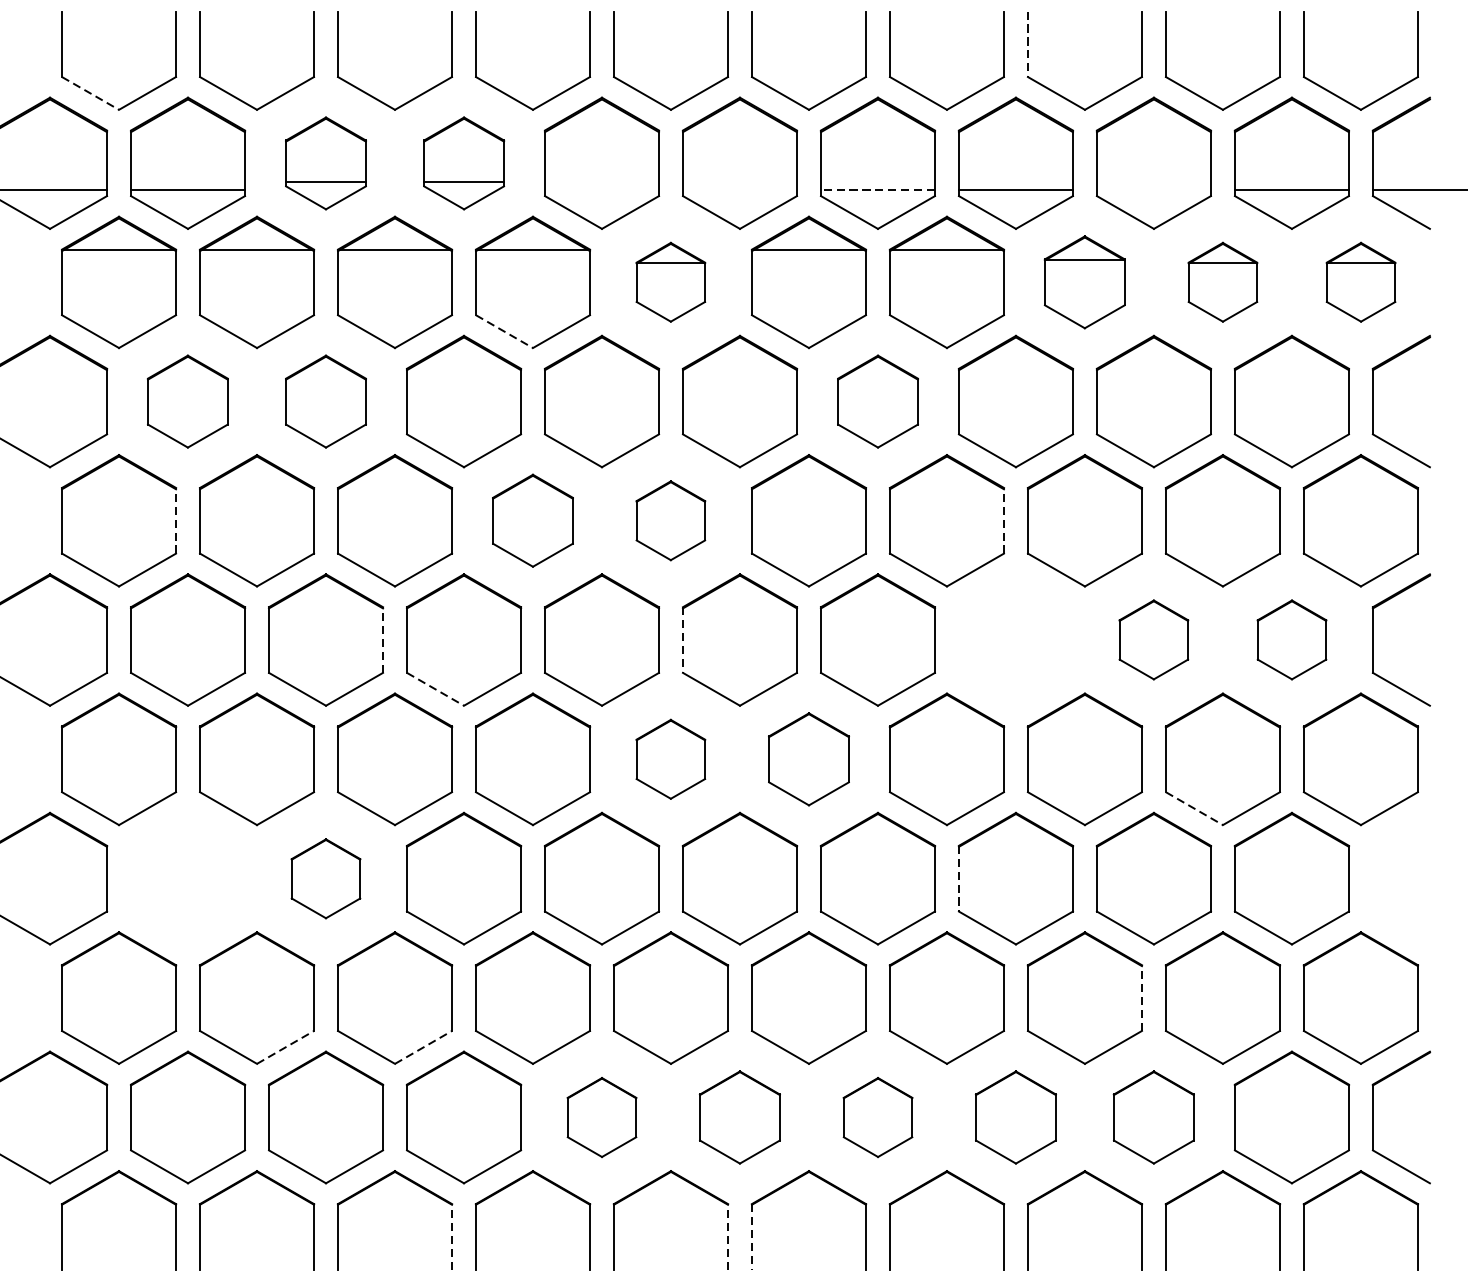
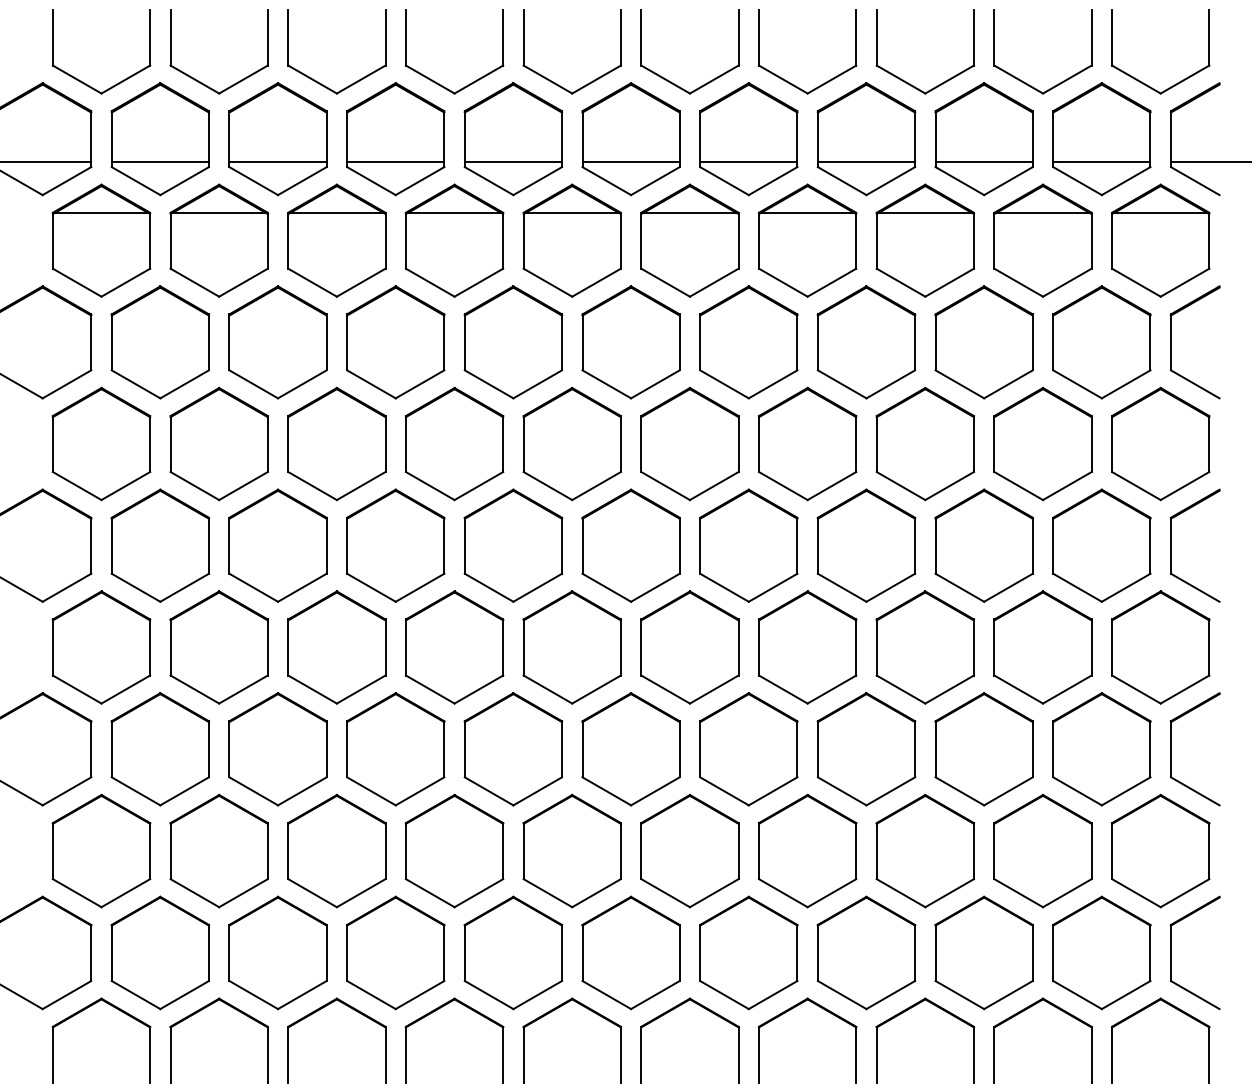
line: (1027, 44) -> (876, 37), dashed -> solid
line: (90, 93) -> (77, 79), dashed -> solid
part: (325, 163) -> (277, 139), size x1.43
part: (463, 163) -> (395, 139), size x1.43
line: (602, 190) -> (513, 162), added
line: (739, 190) -> (630, 162), added
line: (877, 190) -> (748, 162), dashed -> solid
line: (1153, 190) -> (983, 162), added
part: (670, 282) -> (571, 240), size x1.67
part: (1083, 282) -> (924, 240), size x1.43
part: (1222, 282) -> (1042, 240), size x1.67
part: (1360, 282) -> (1160, 240), size x1.67
line: (504, 331) -> (430, 282), dashed -> solid
part: (187, 401) -> (159, 342), size x1.43
part: (325, 401) -> (277, 342), size x1.43
part: (877, 401) -> (748, 342), size x1.43
line: (176, 520) -> (150, 443), dashed -> solid
part: (532, 520) -> (454, 443), size x1.43
part: (670, 520) -> (571, 443), size x1.67
line: (1004, 520) -> (856, 443), dashed -> solid
line: (382, 639) -> (326, 545), dashed -> solid
part: (1015, 639) -> (866, 545), added
part: (1153, 639) -> (983, 545), size x1.67
part: (1291, 639) -> (1101, 545), size x1.67
line: (682, 640) -> (582, 546), dashed -> solid
line: (435, 690) -> (371, 588), dashed -> solid
part: (670, 759) -> (571, 647), size x1.67
part: (808, 759) -> (689, 647), size x1.43
line: (1195, 808) -> (1019, 689), dashed -> solid
part: (188, 878) -> (160, 749), added
part: (325, 878) -> (277, 749), size x1.67
line: (958, 878) -> (817, 749), dashed -> solid
part: (1373, 878) -> (1171, 749), added
line: (1141, 997) -> (973, 850), dashed -> solid
line: (285, 1046) -> (243, 892), dashed -> solid
line: (423, 1046) -> (361, 892), dashed -> solid
part: (602, 1116) -> (513, 952), size x1.67
part: (739, 1116) -> (630, 952), size x1.43
part: (877, 1116) -> (748, 952), size x1.67
part: (1015, 1116) -> (866, 952), size x1.43
part: (1153, 1116) -> (983, 952), size x1.43
line: (452, 1236) -> (385, 1054), dashed -> solid
line: (727, 1236) -> (620, 1054), dashed -> solid
line: (752, 1237) -> (641, 1055), dashed -> solid

